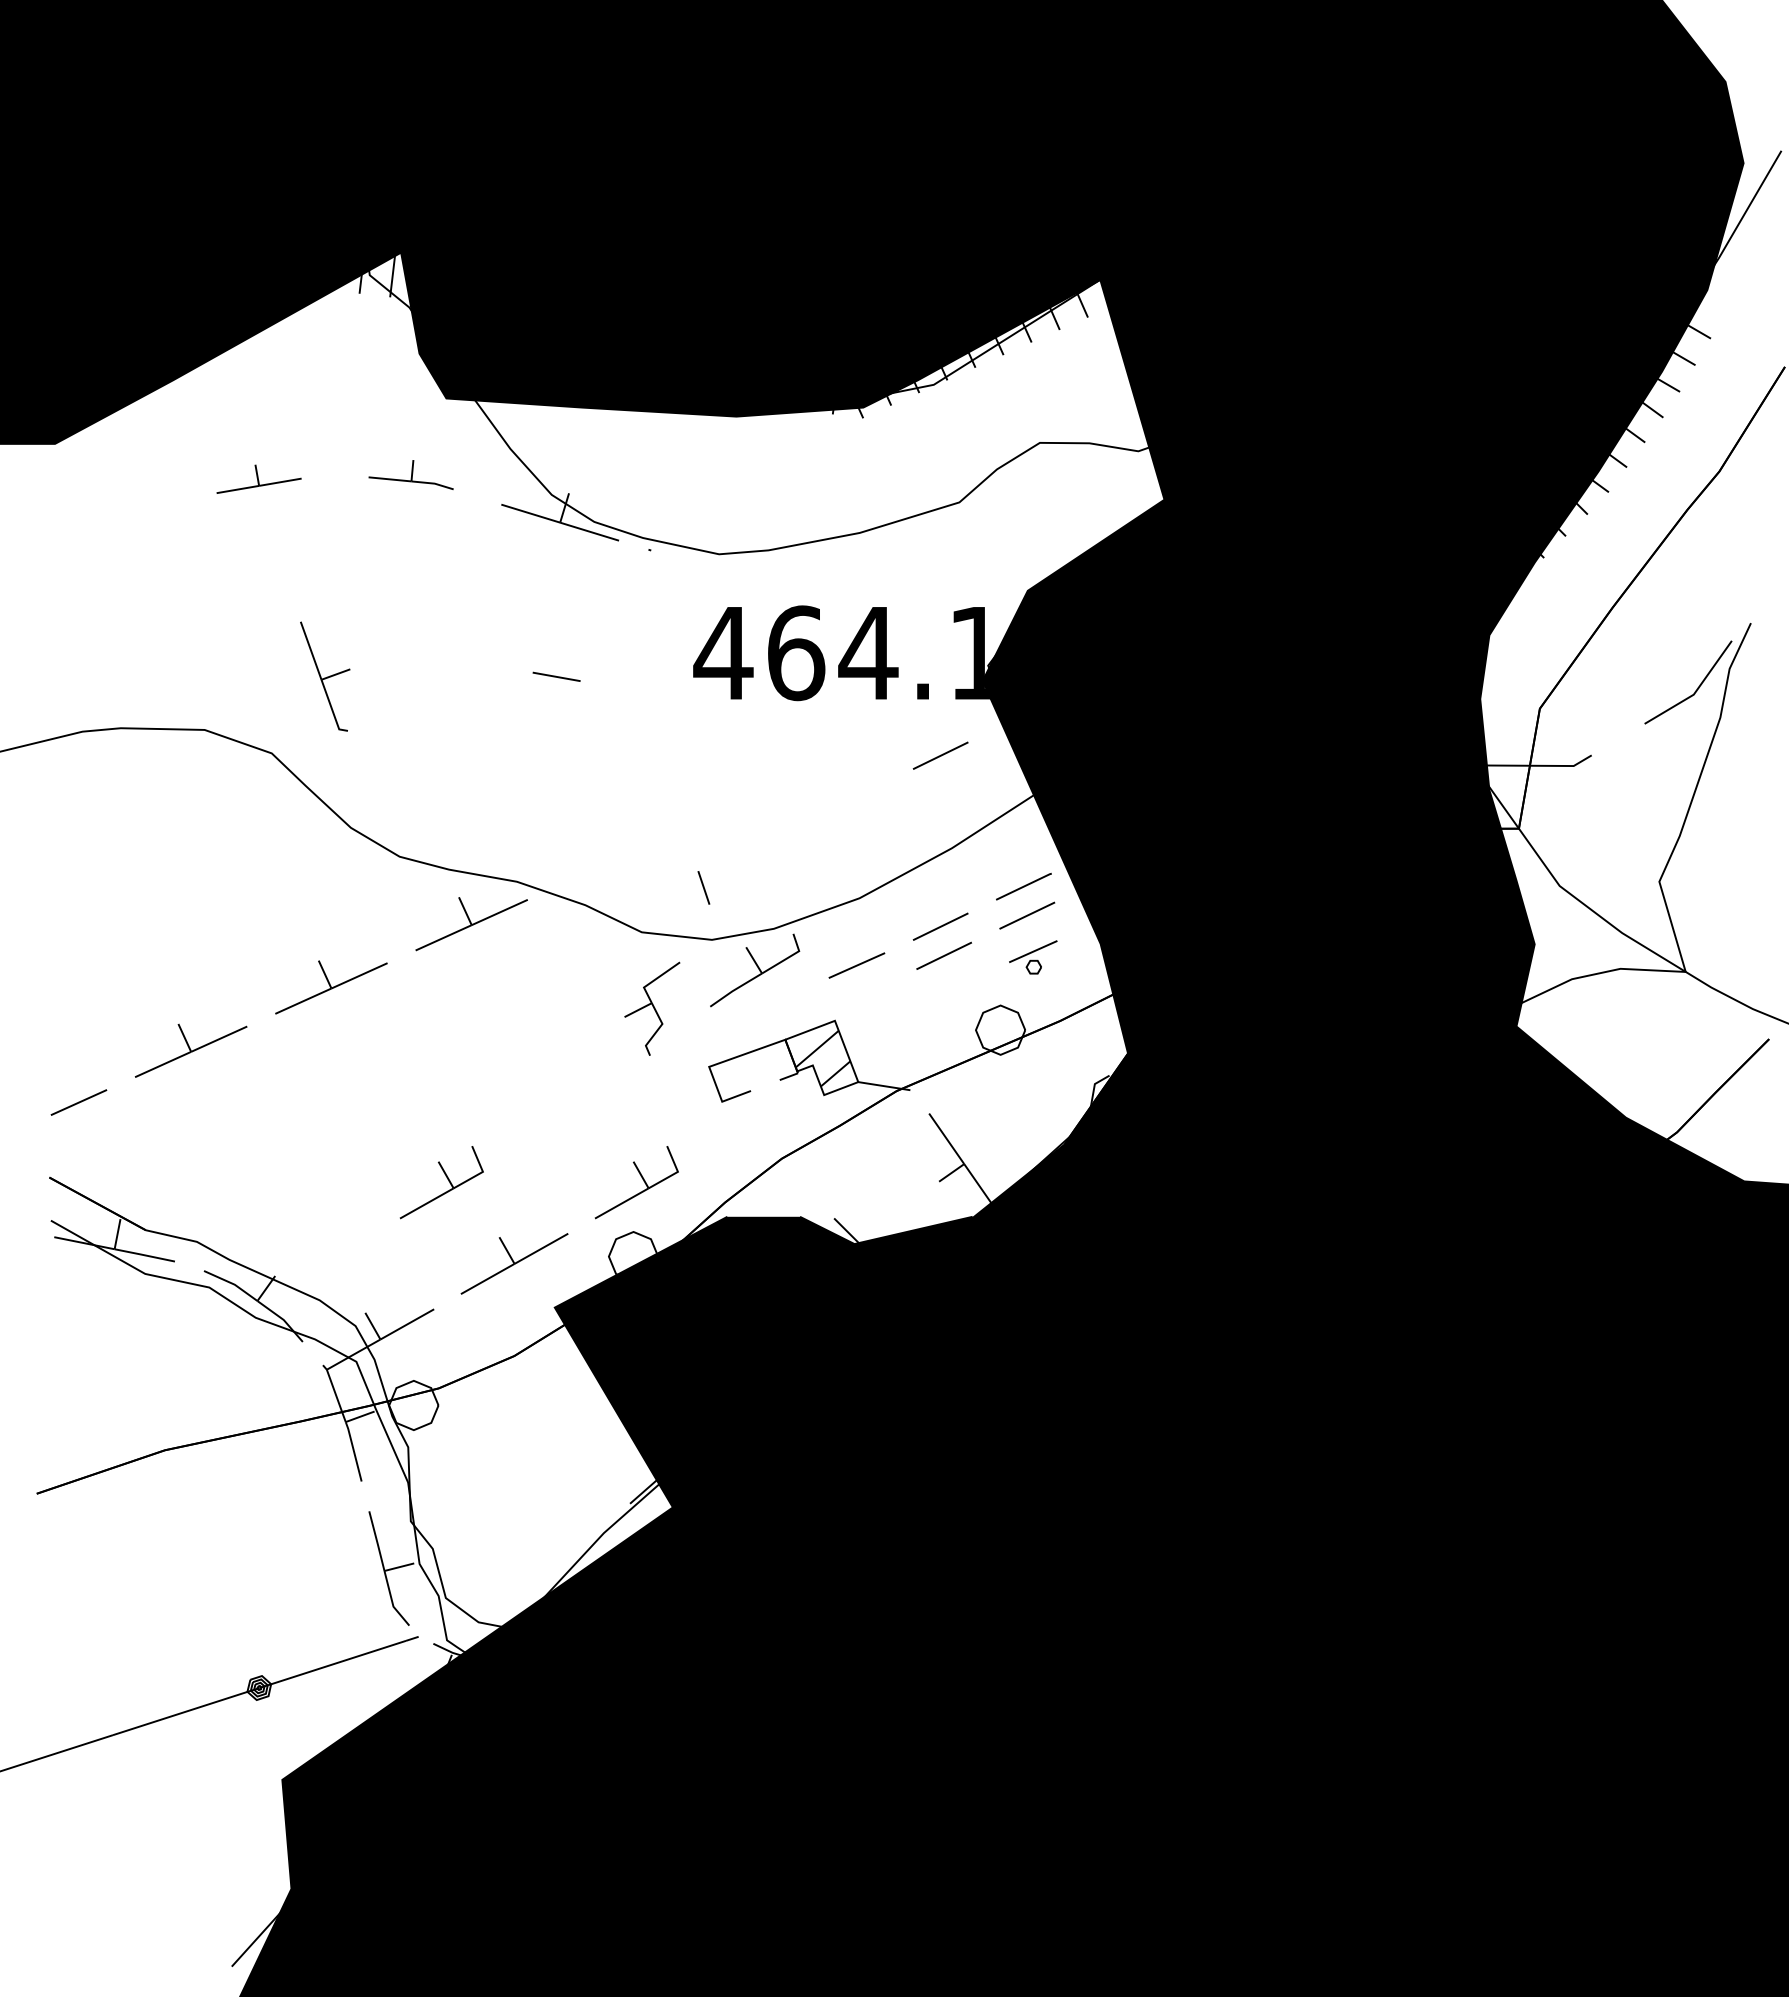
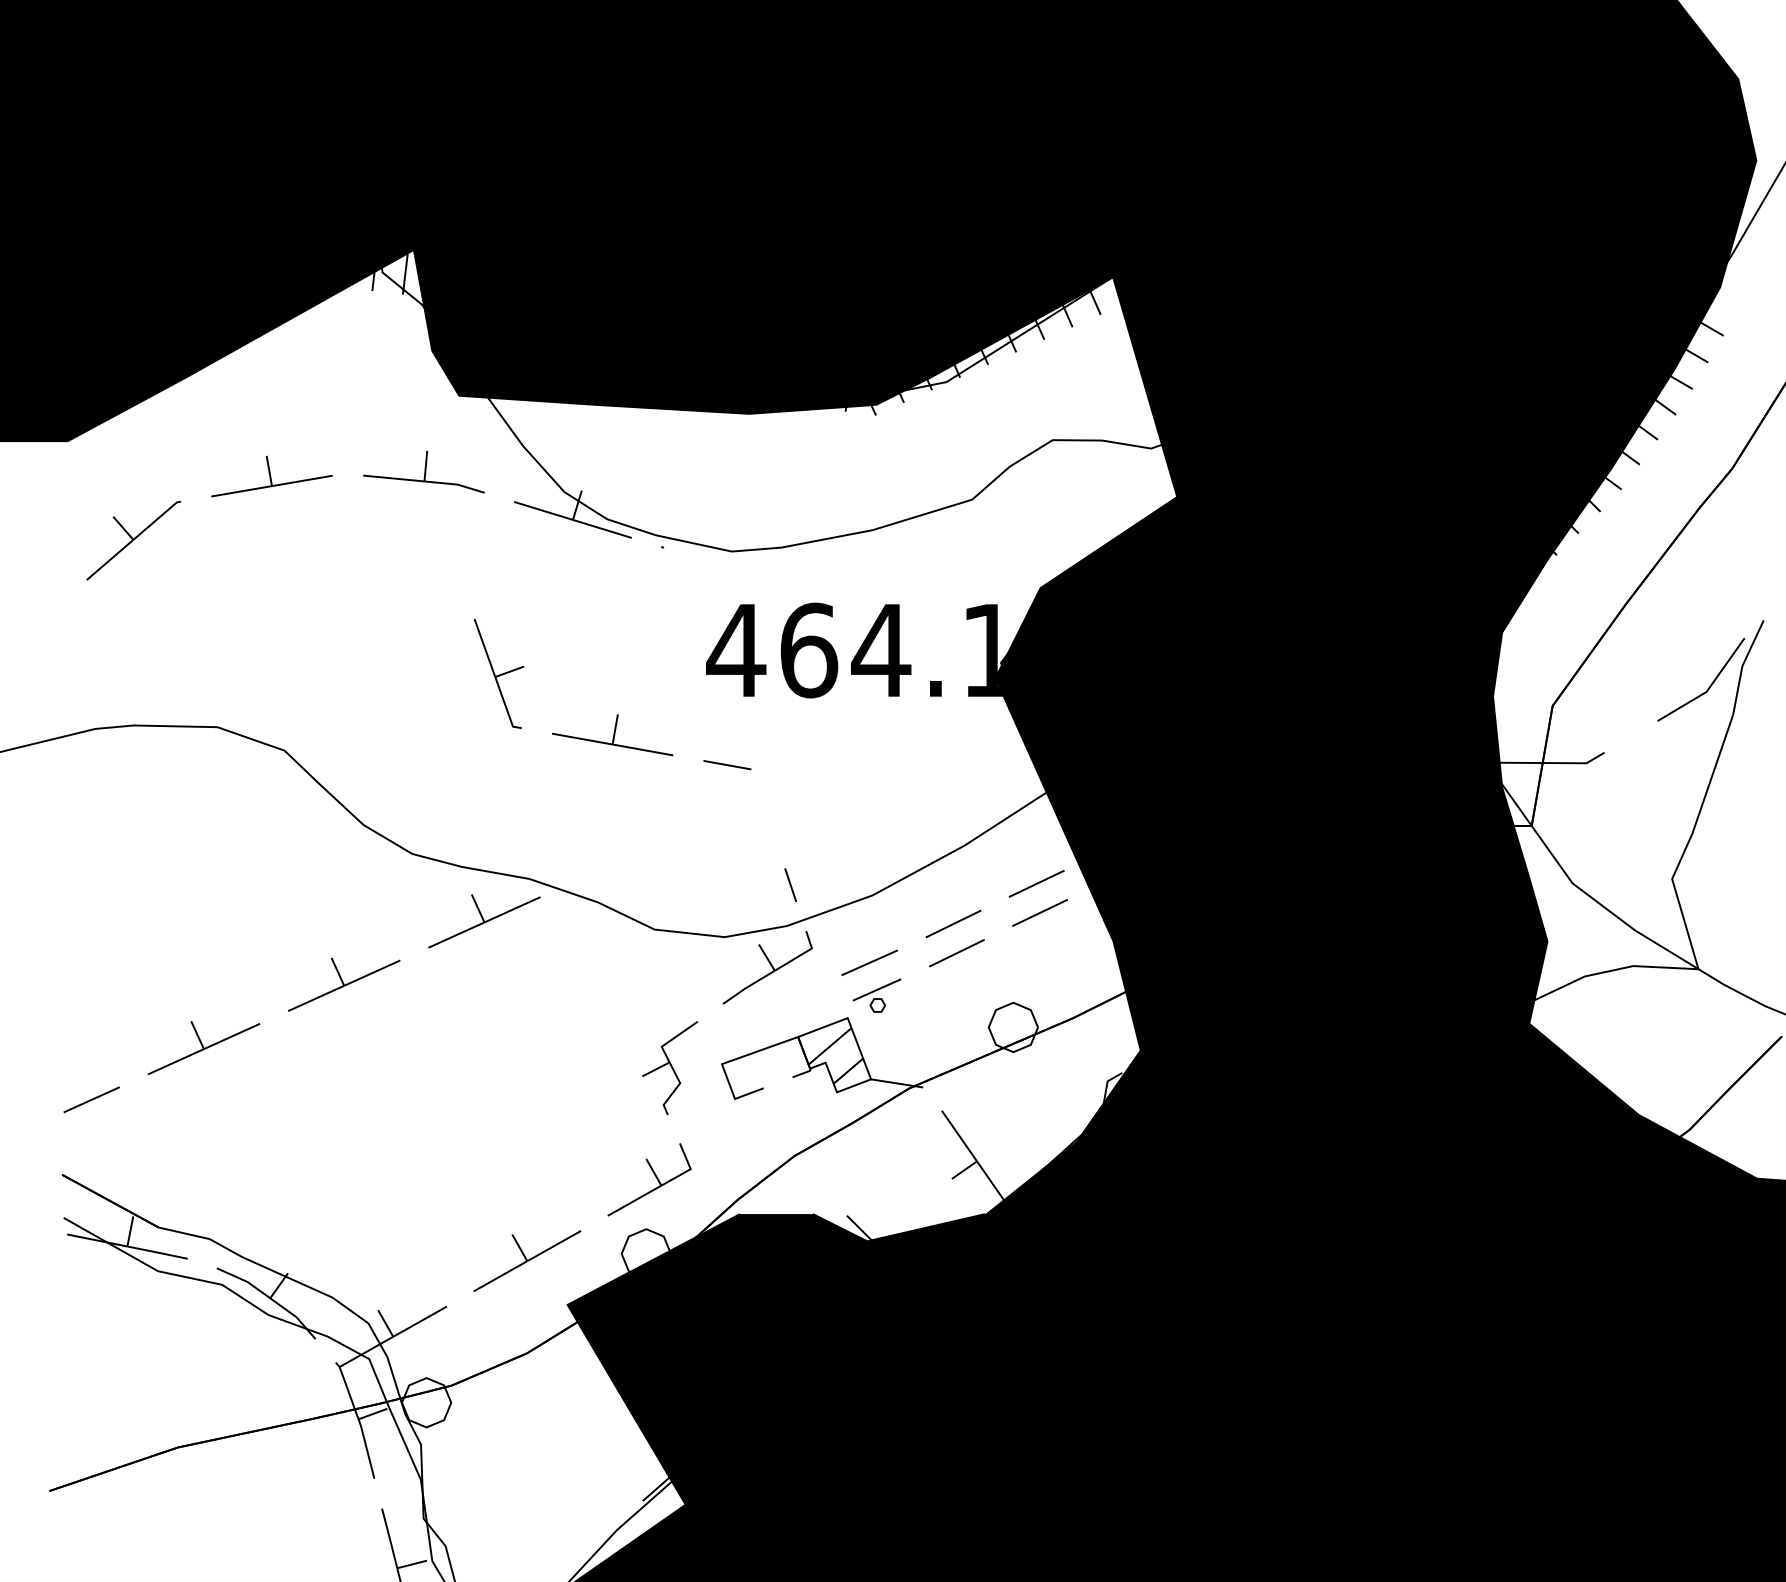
part: (410, 474) -> (423, 471), size x1.43
part: (258, 478) -> (271, 475), size x1.43
part: (120, 543) -> (133, 540), added
part: (325, 676) -> (499, 673), moved
line: (556, 676) -> (727, 764), moved
part: (599, 737) -> (612, 734), added
line: (940, 755) -> (953, 752), removed
line: (703, 887) -> (790, 884), moved
part: (1033, 957) -> (877, 995), moved
part: (652, 1008) -> (670, 1067), moved
part: (447, 1179) -> (460, 1176), removed

